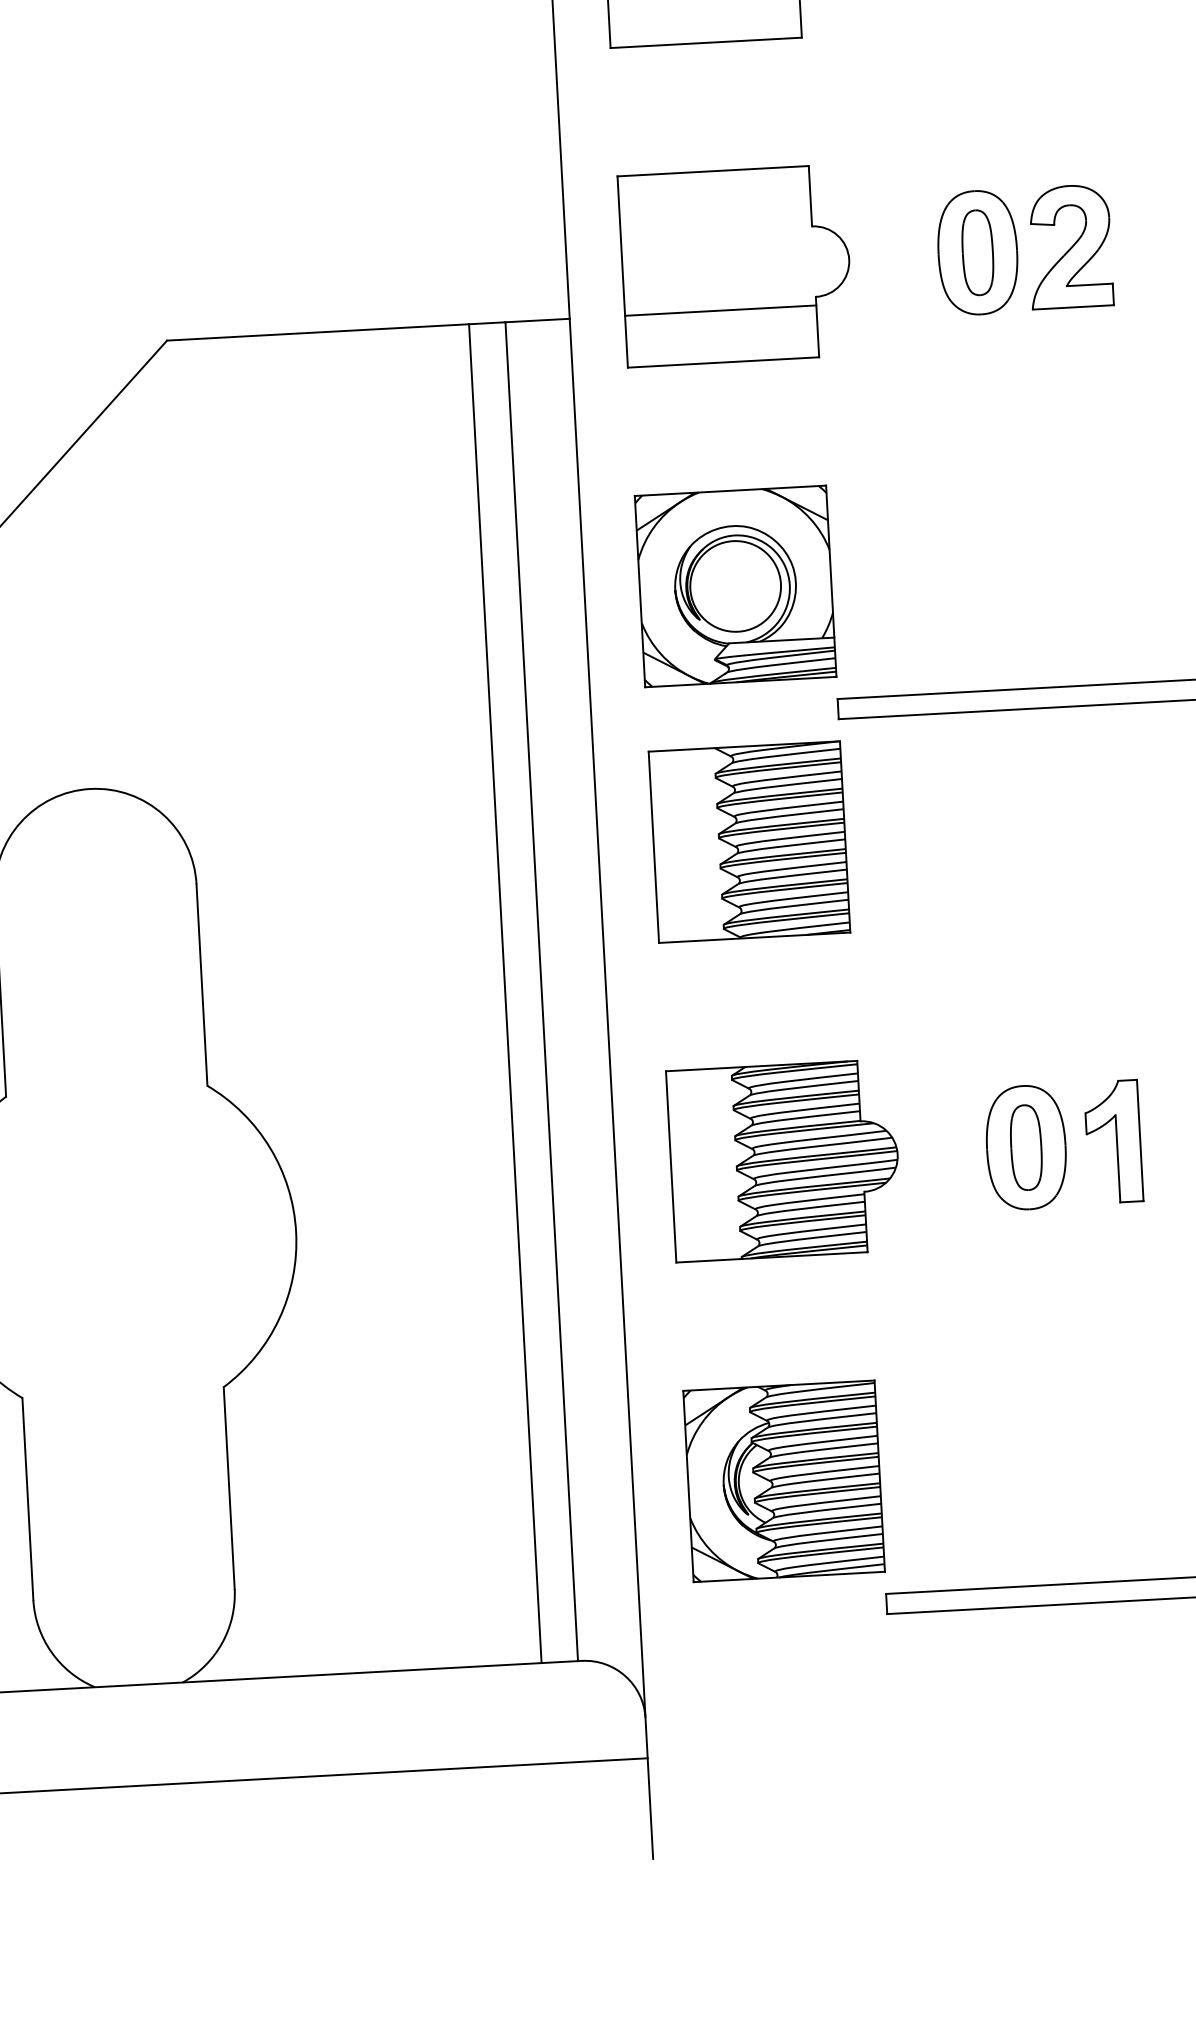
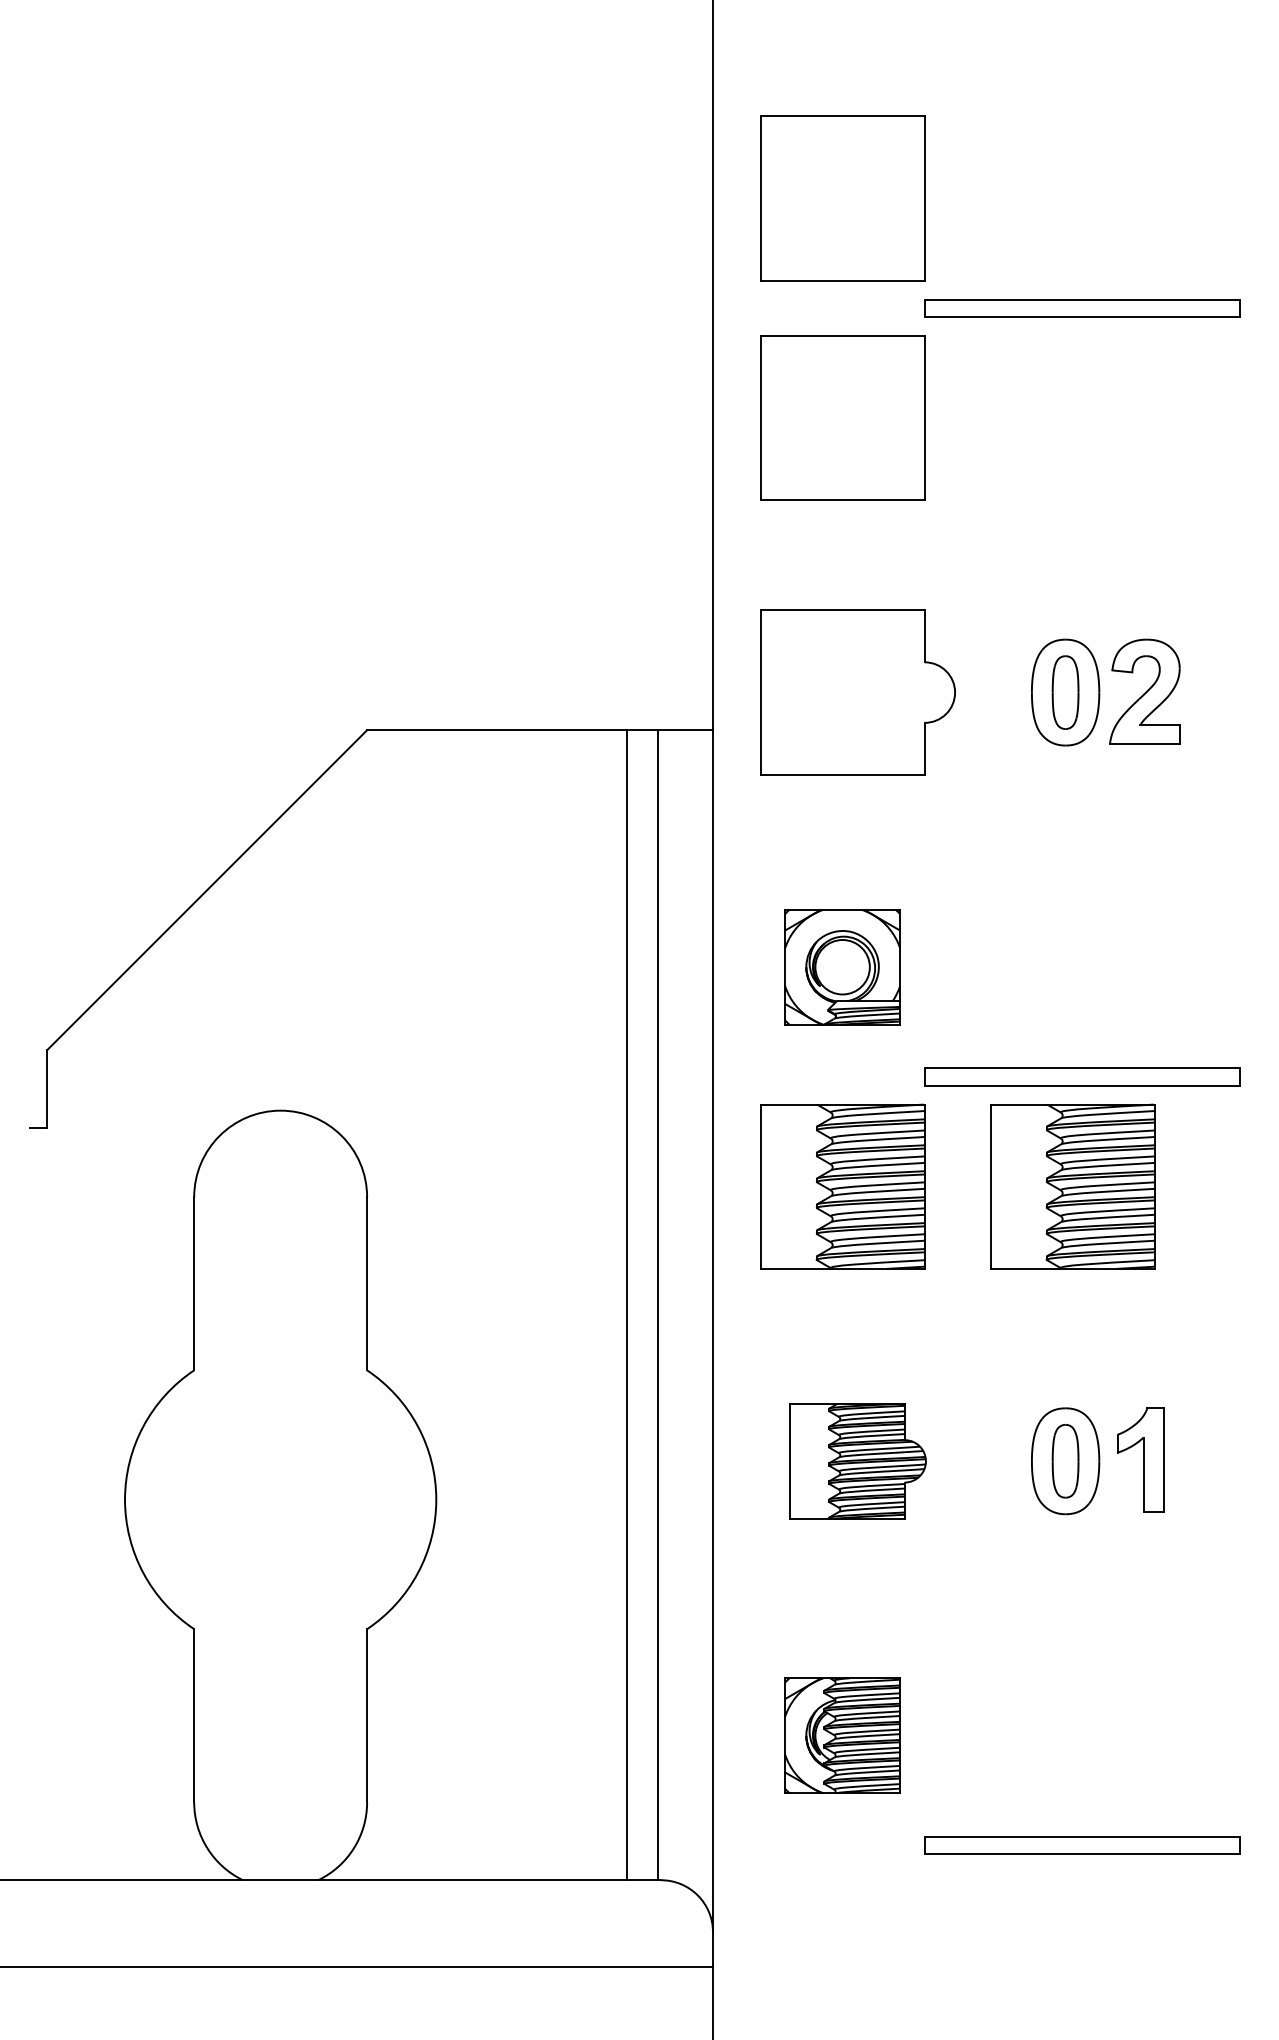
line: (720, 310) -> (842, 730), removed
part: (735, 586) -> (842, 967), size x0.7
part: (1017, 827) -> (1072, 1186), added
part: (784, 1161) -> (857, 1461), size x0.7
part: (783, 1480) -> (842, 1735), size x0.7

